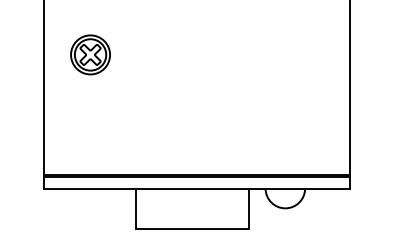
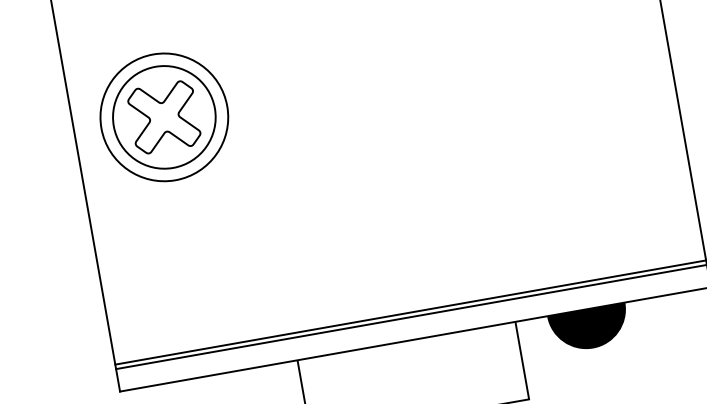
part: (90, 54) -> (164, 116), size x1.67
fill: (285, 198) -> (589, 328), added

